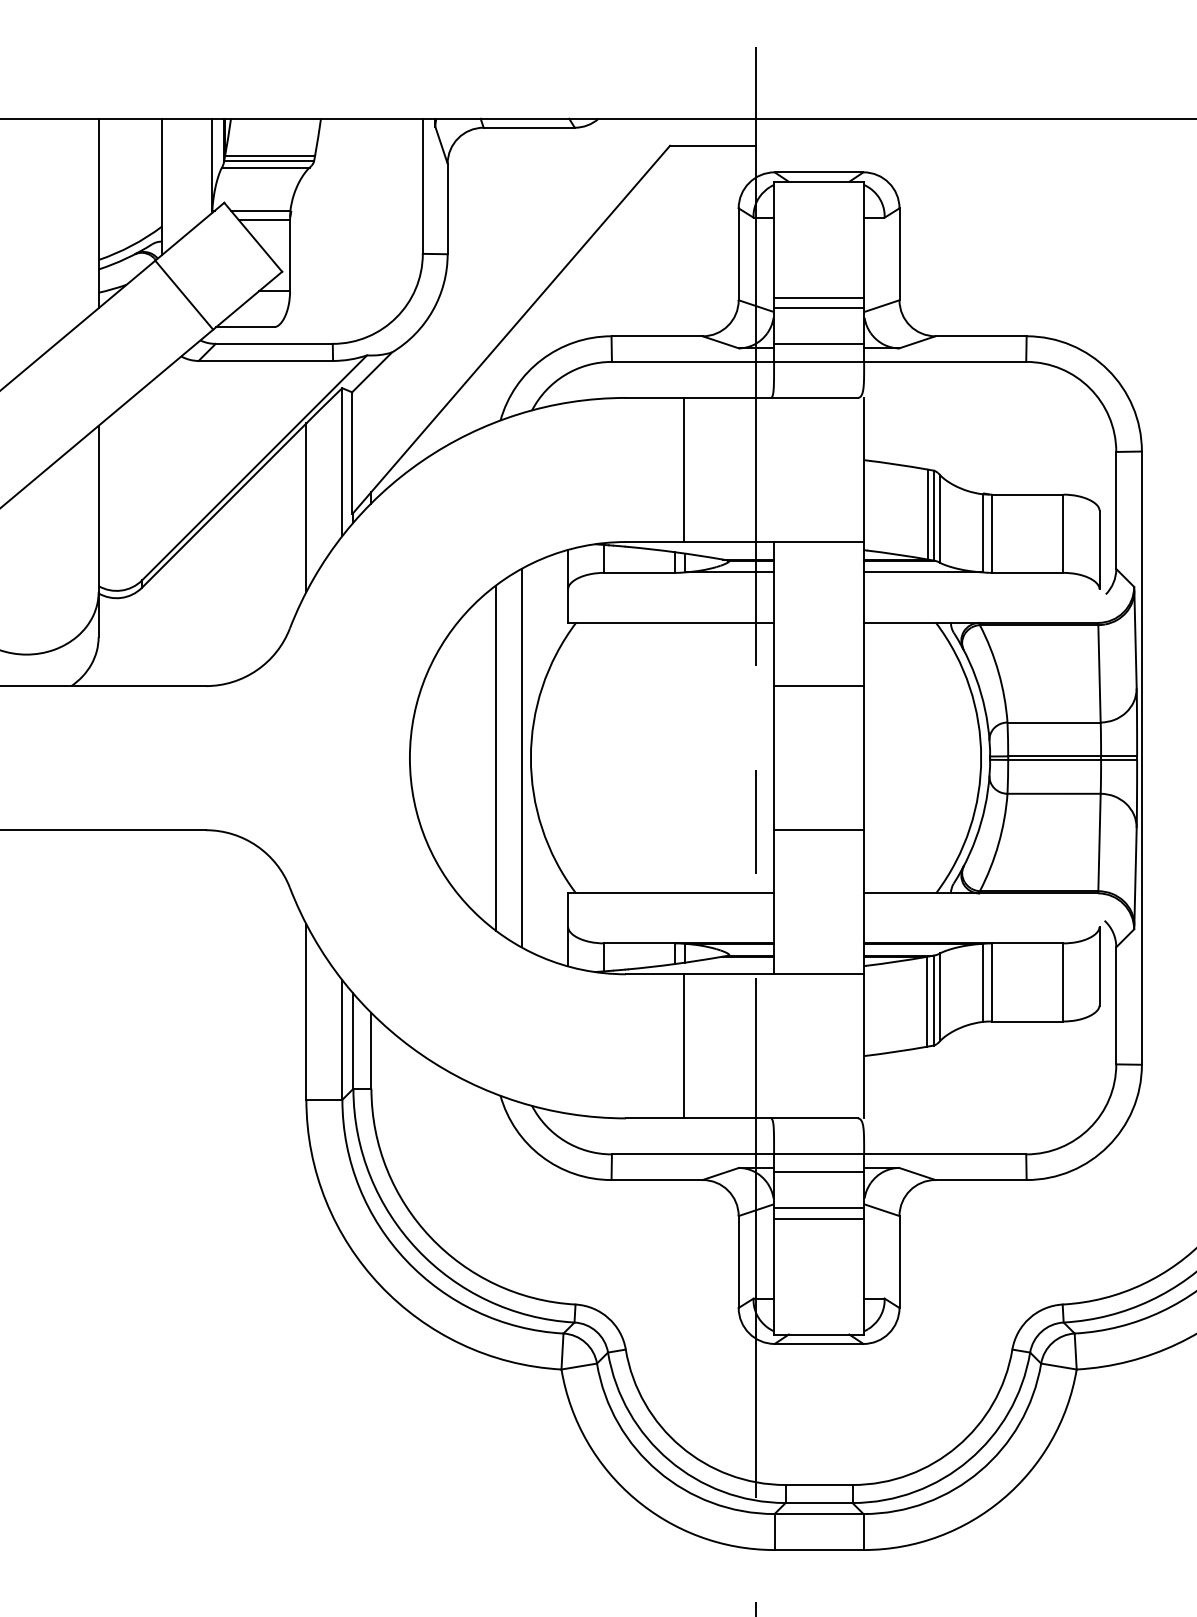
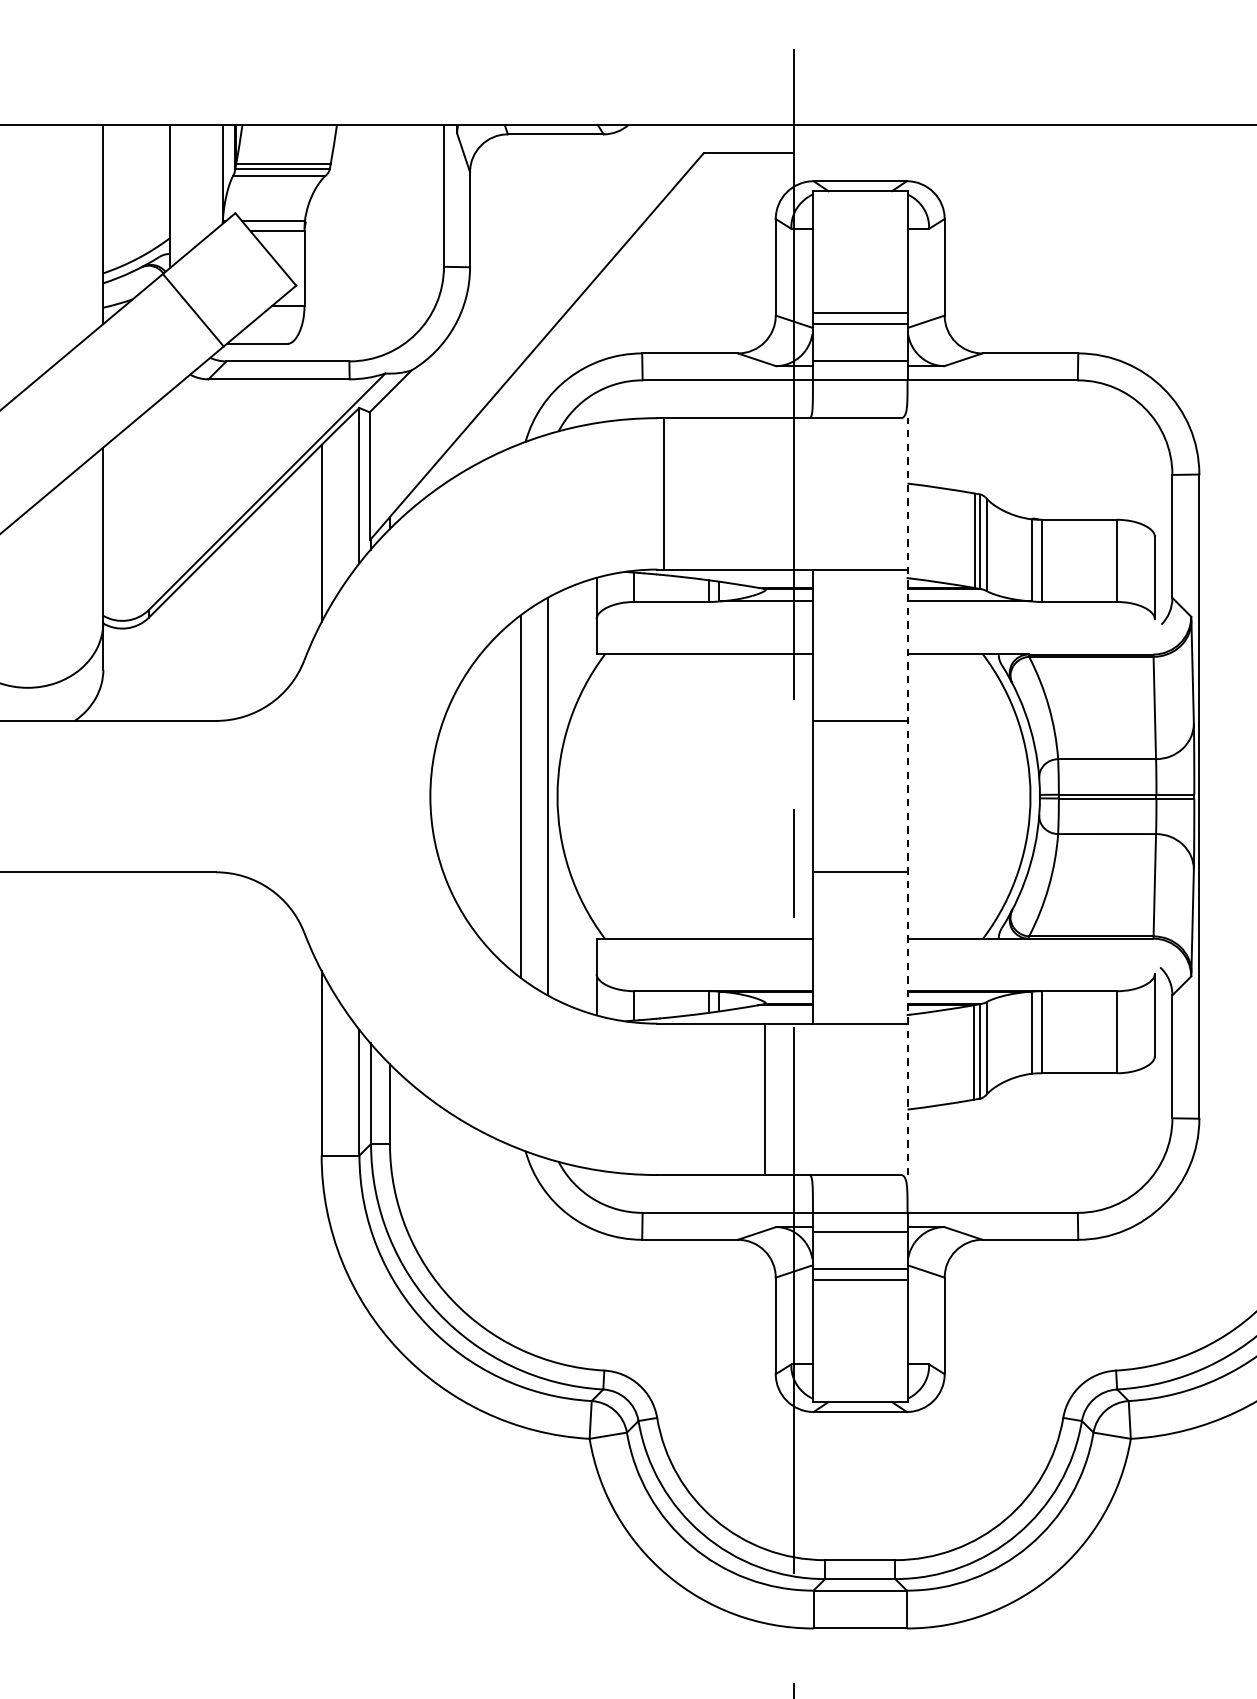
line: (684, 469) -> (664, 493), moved
line: (864, 757) -> (907, 795), solid -> dashed
line: (684, 1046) -> (765, 1099), moved

